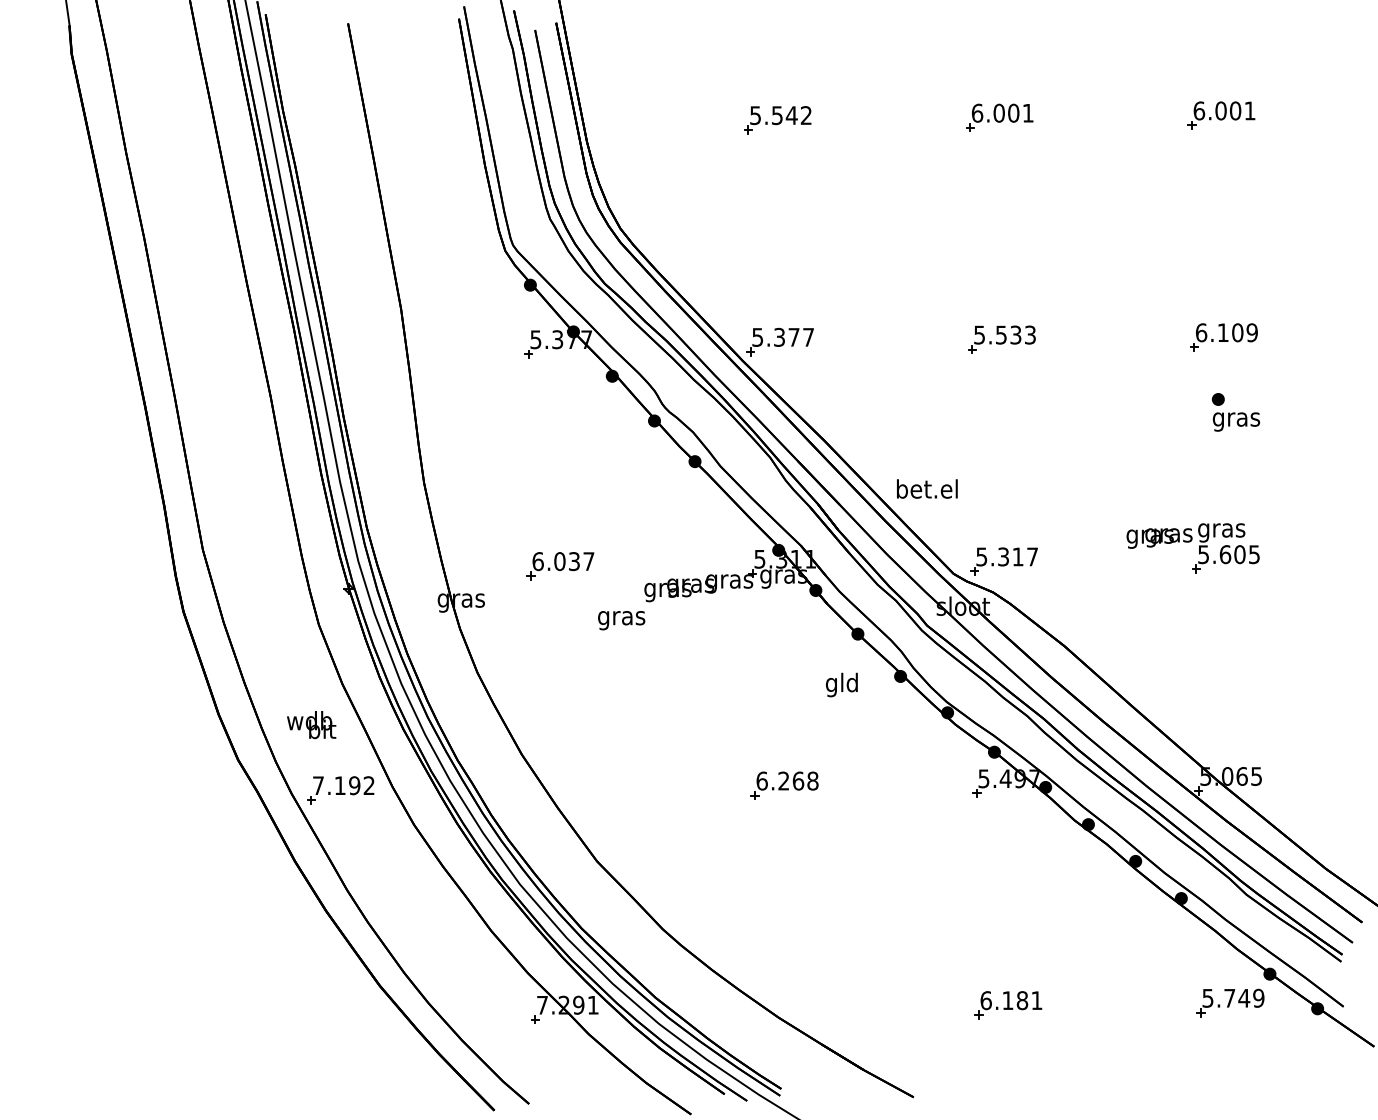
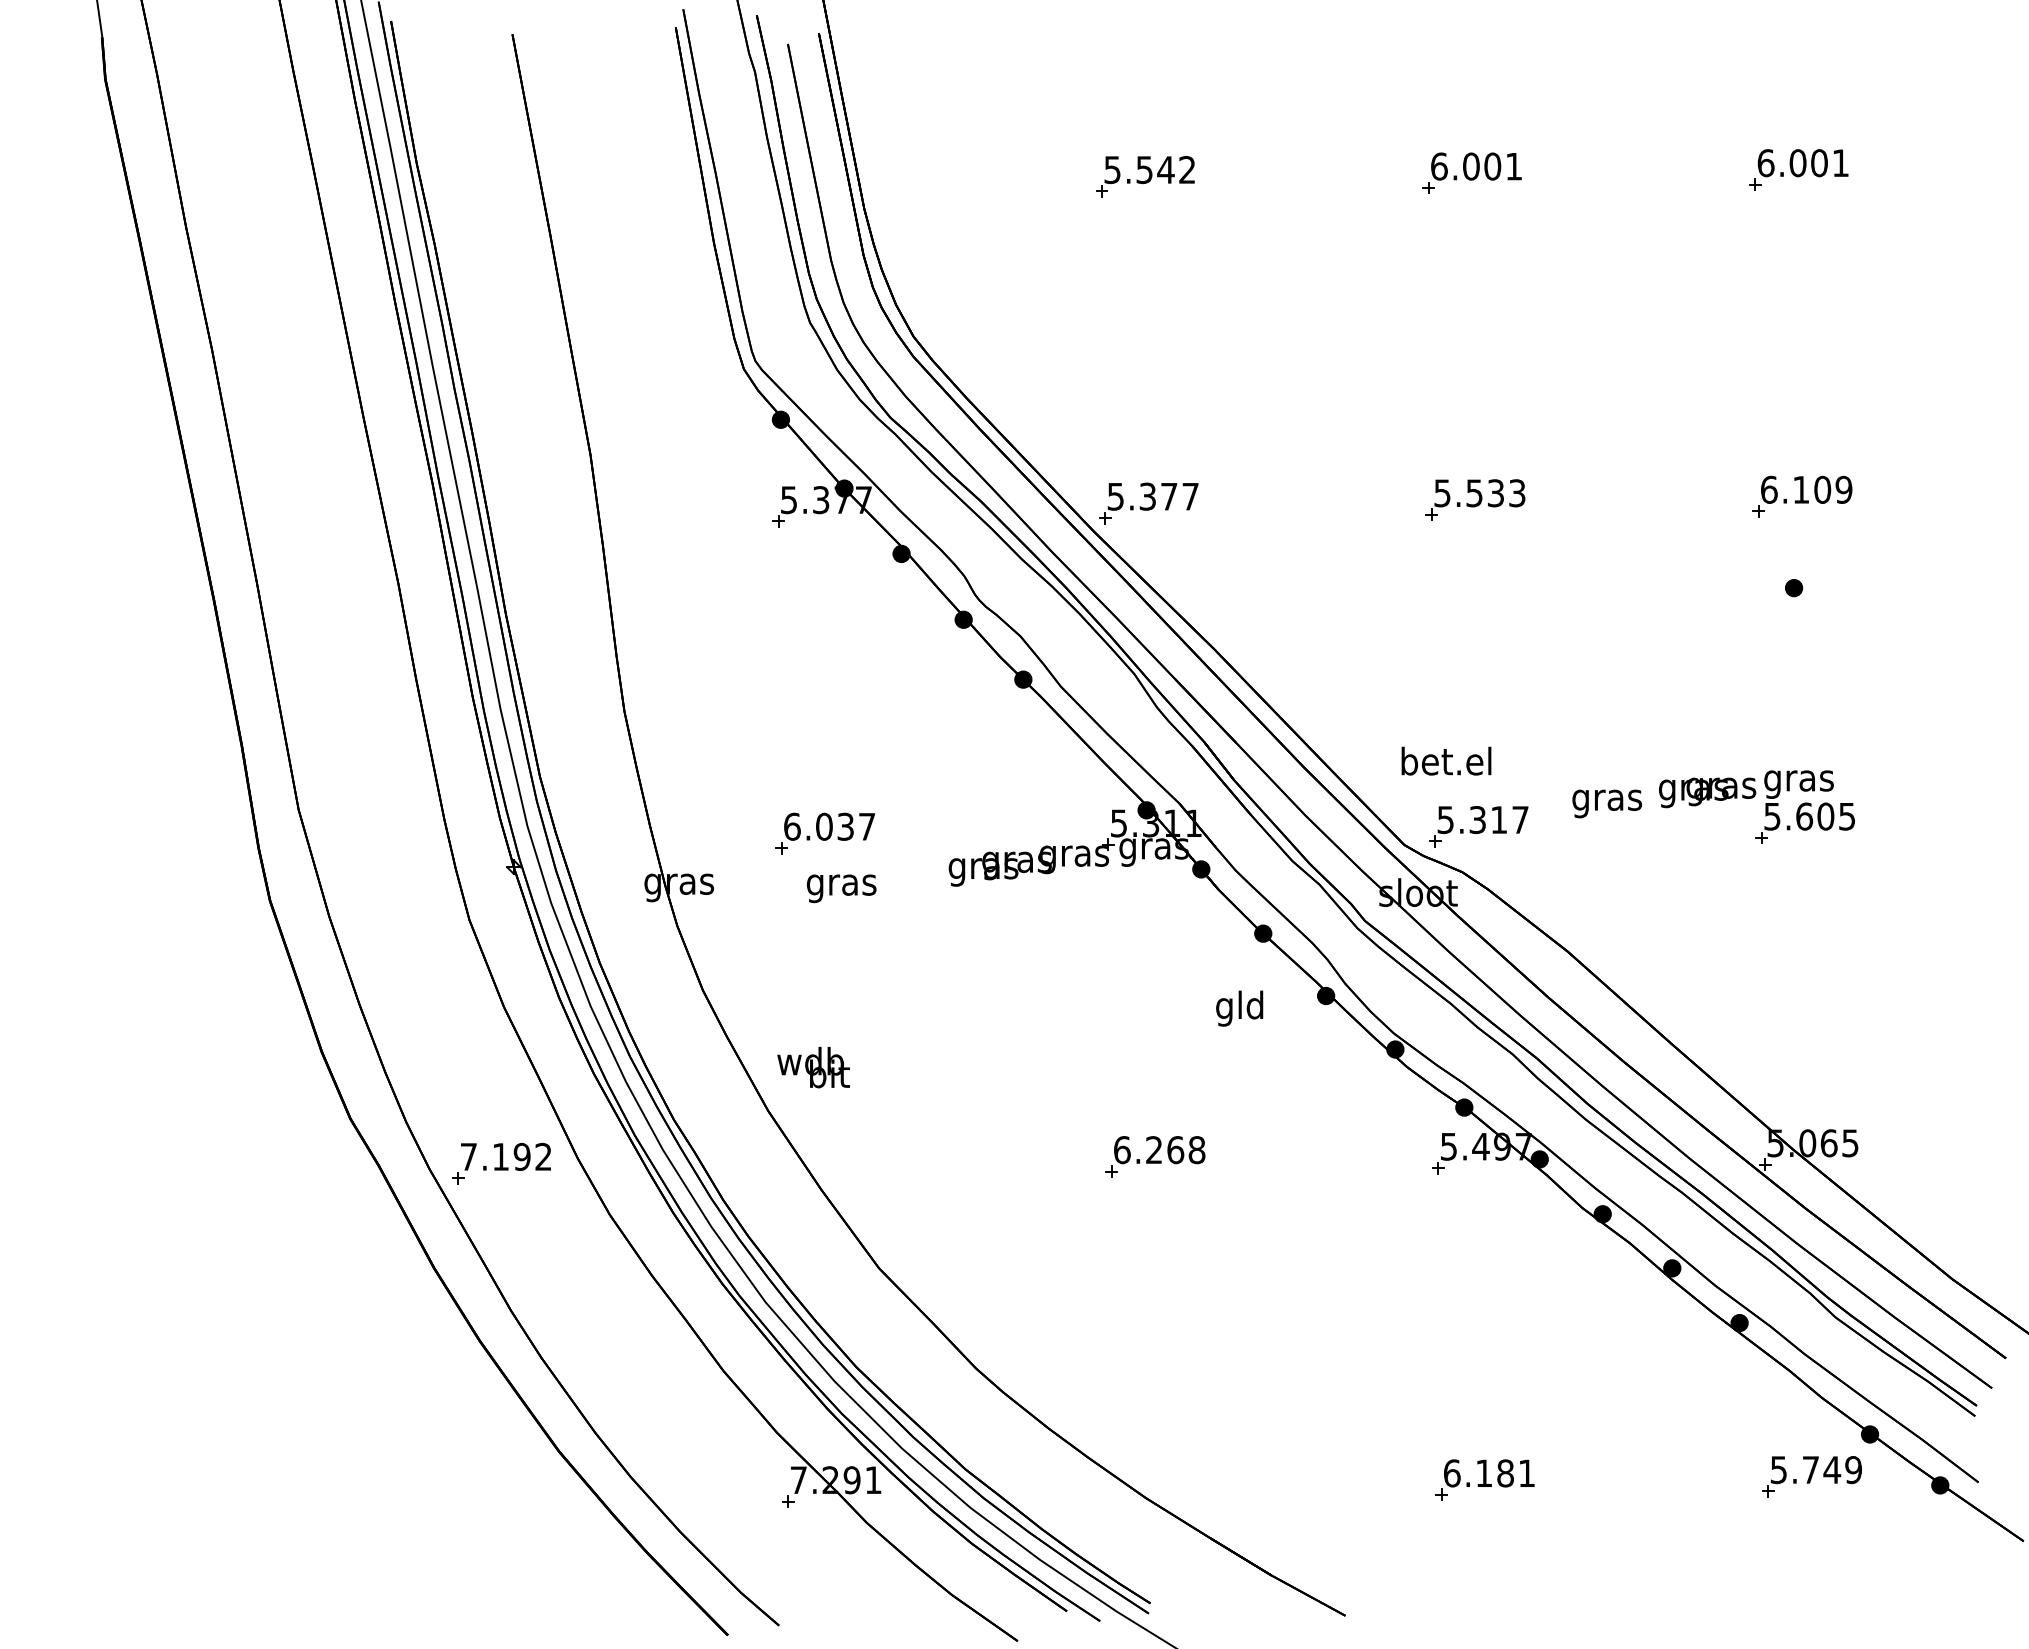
text: (1236, 421) -> (1607, 803), moved
text: (927, 488) -> (1446, 760), moved
text: (621, 620) -> (841, 888), moved
text: (311, 725) -> (813, 1068), moved

